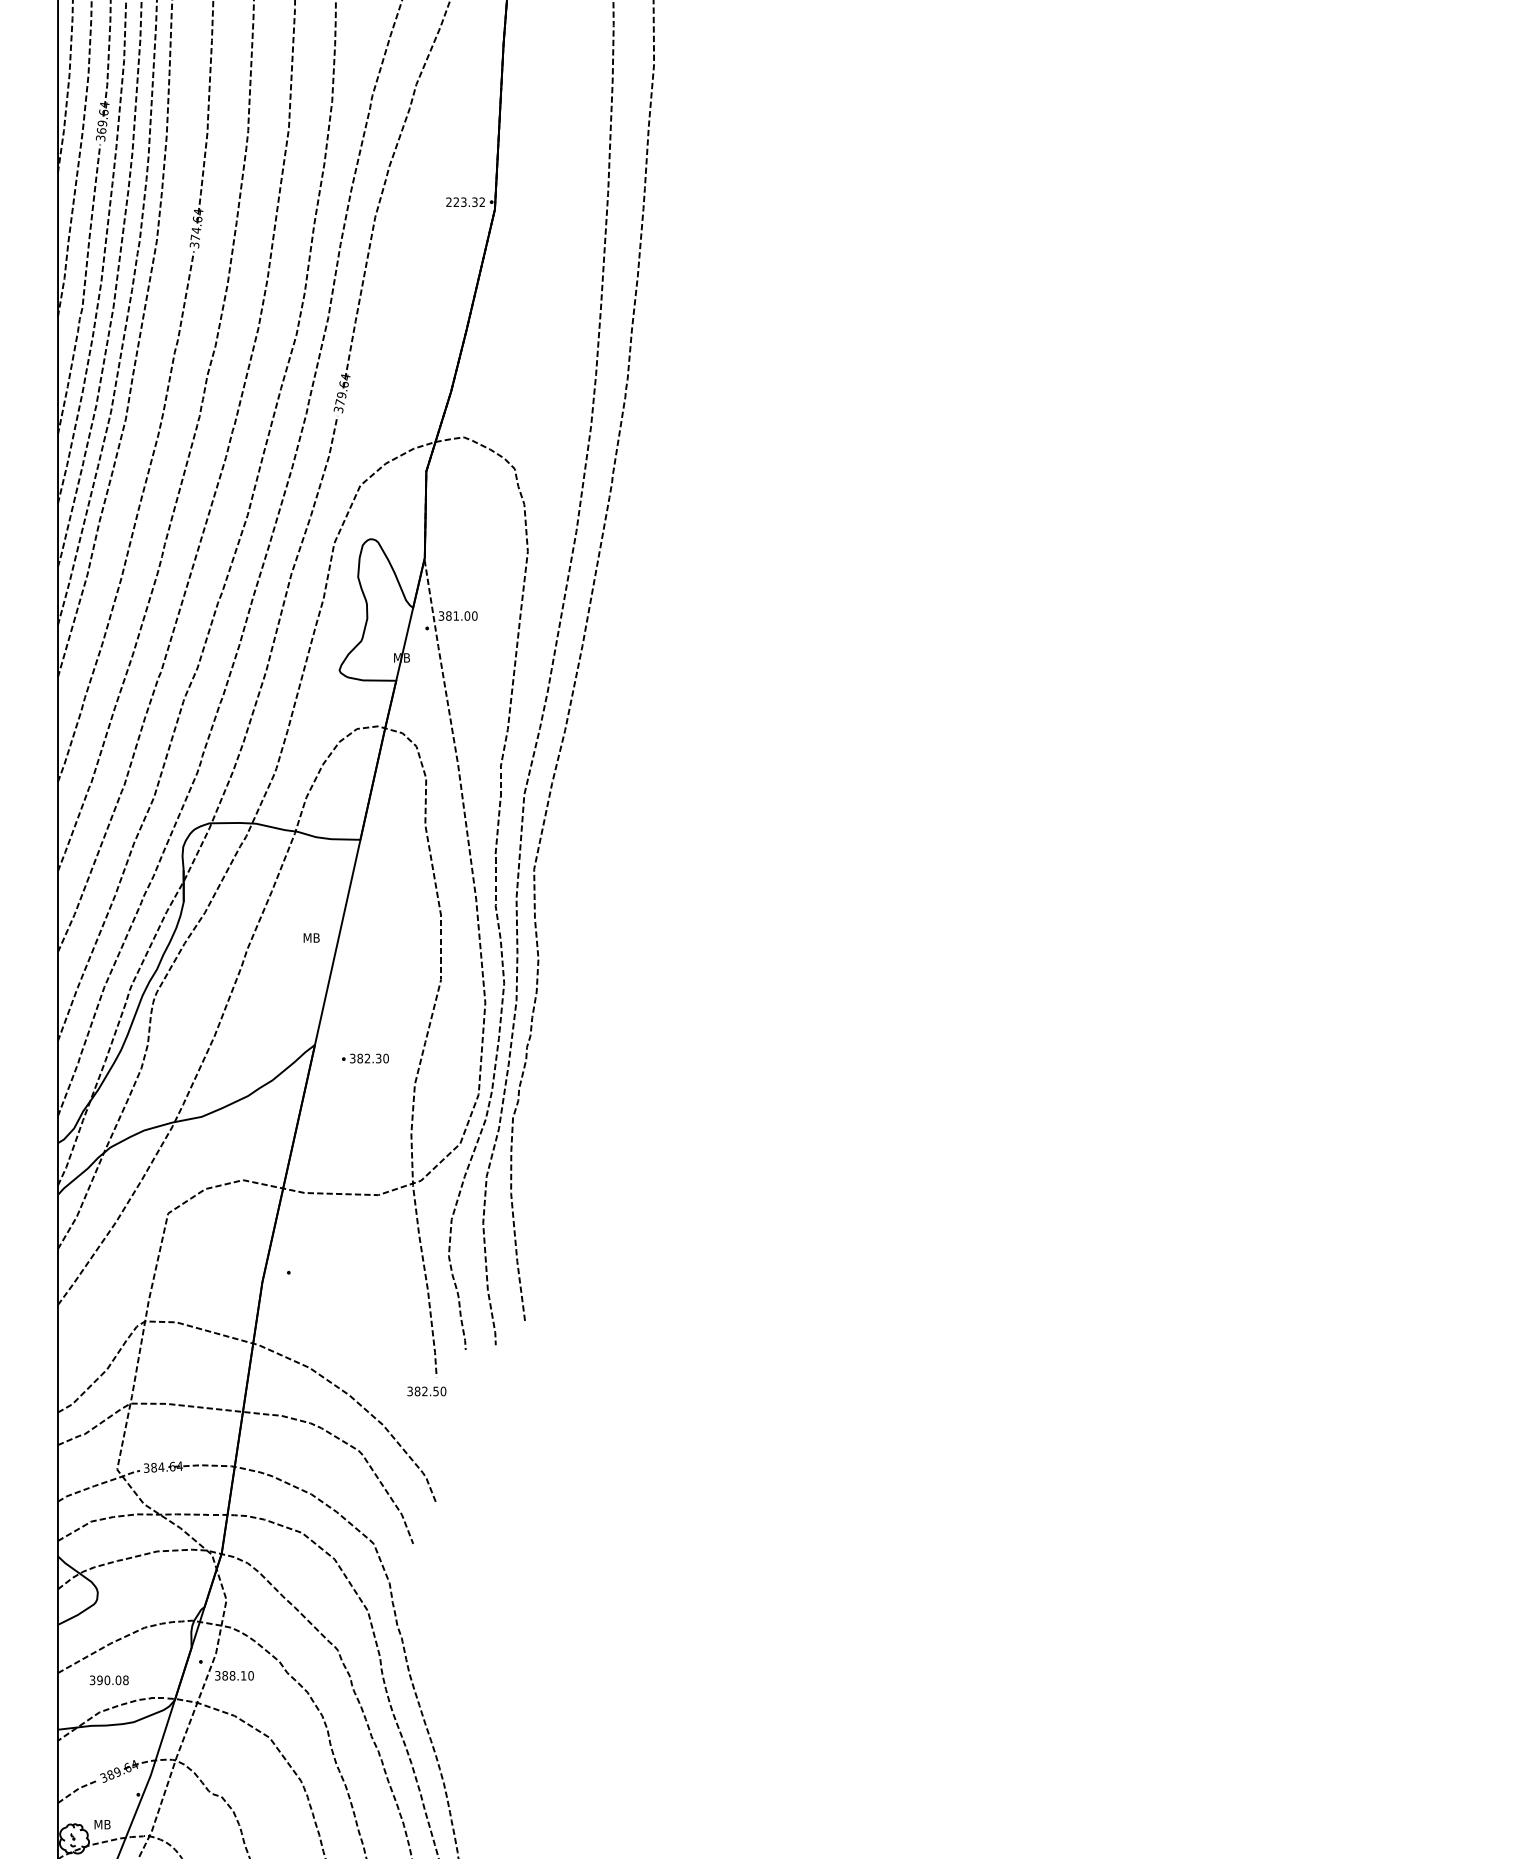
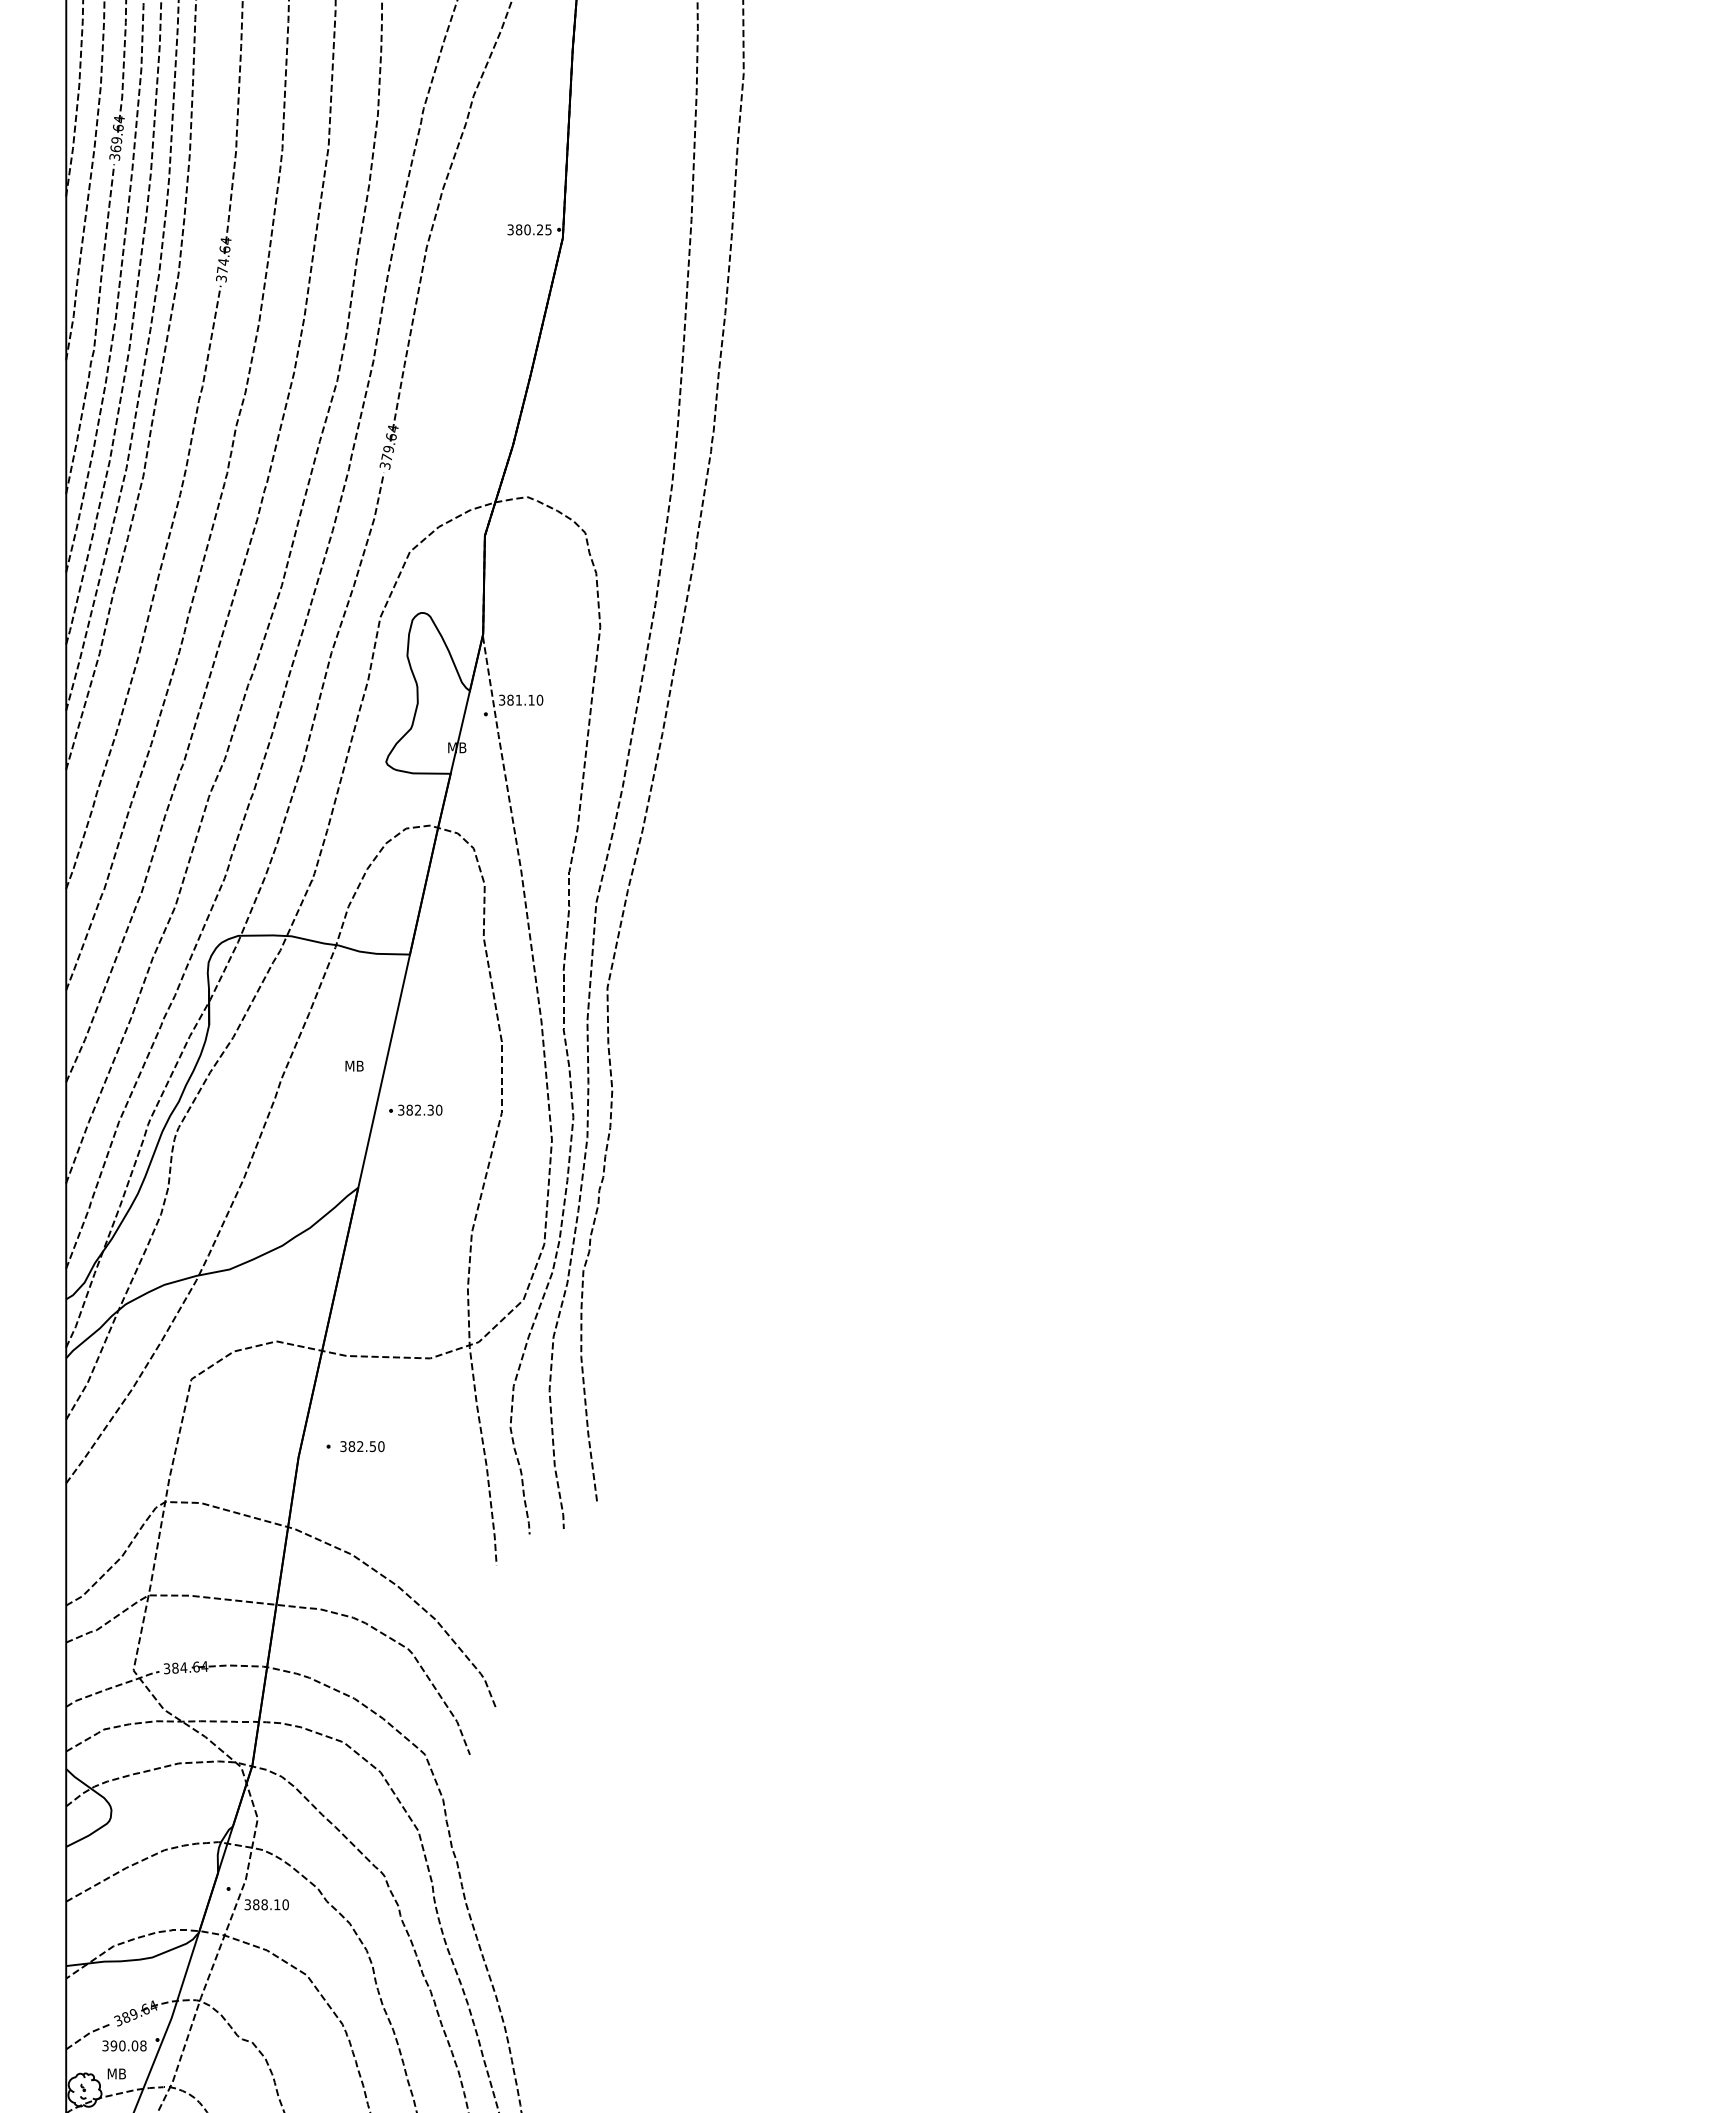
text: (465, 201) -> (529, 229), 223.32 -> 380.25
text: (467, 615) -> (531, 699), 381.00 -> 381.10
part: (365, 1057) -> (415, 1109), moved
text: (426, 1391) -> (362, 1446), moved
text: (109, 1679) -> (124, 2045), moved

